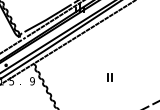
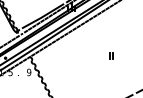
part: (110, 76) -> (111, 55), moved

